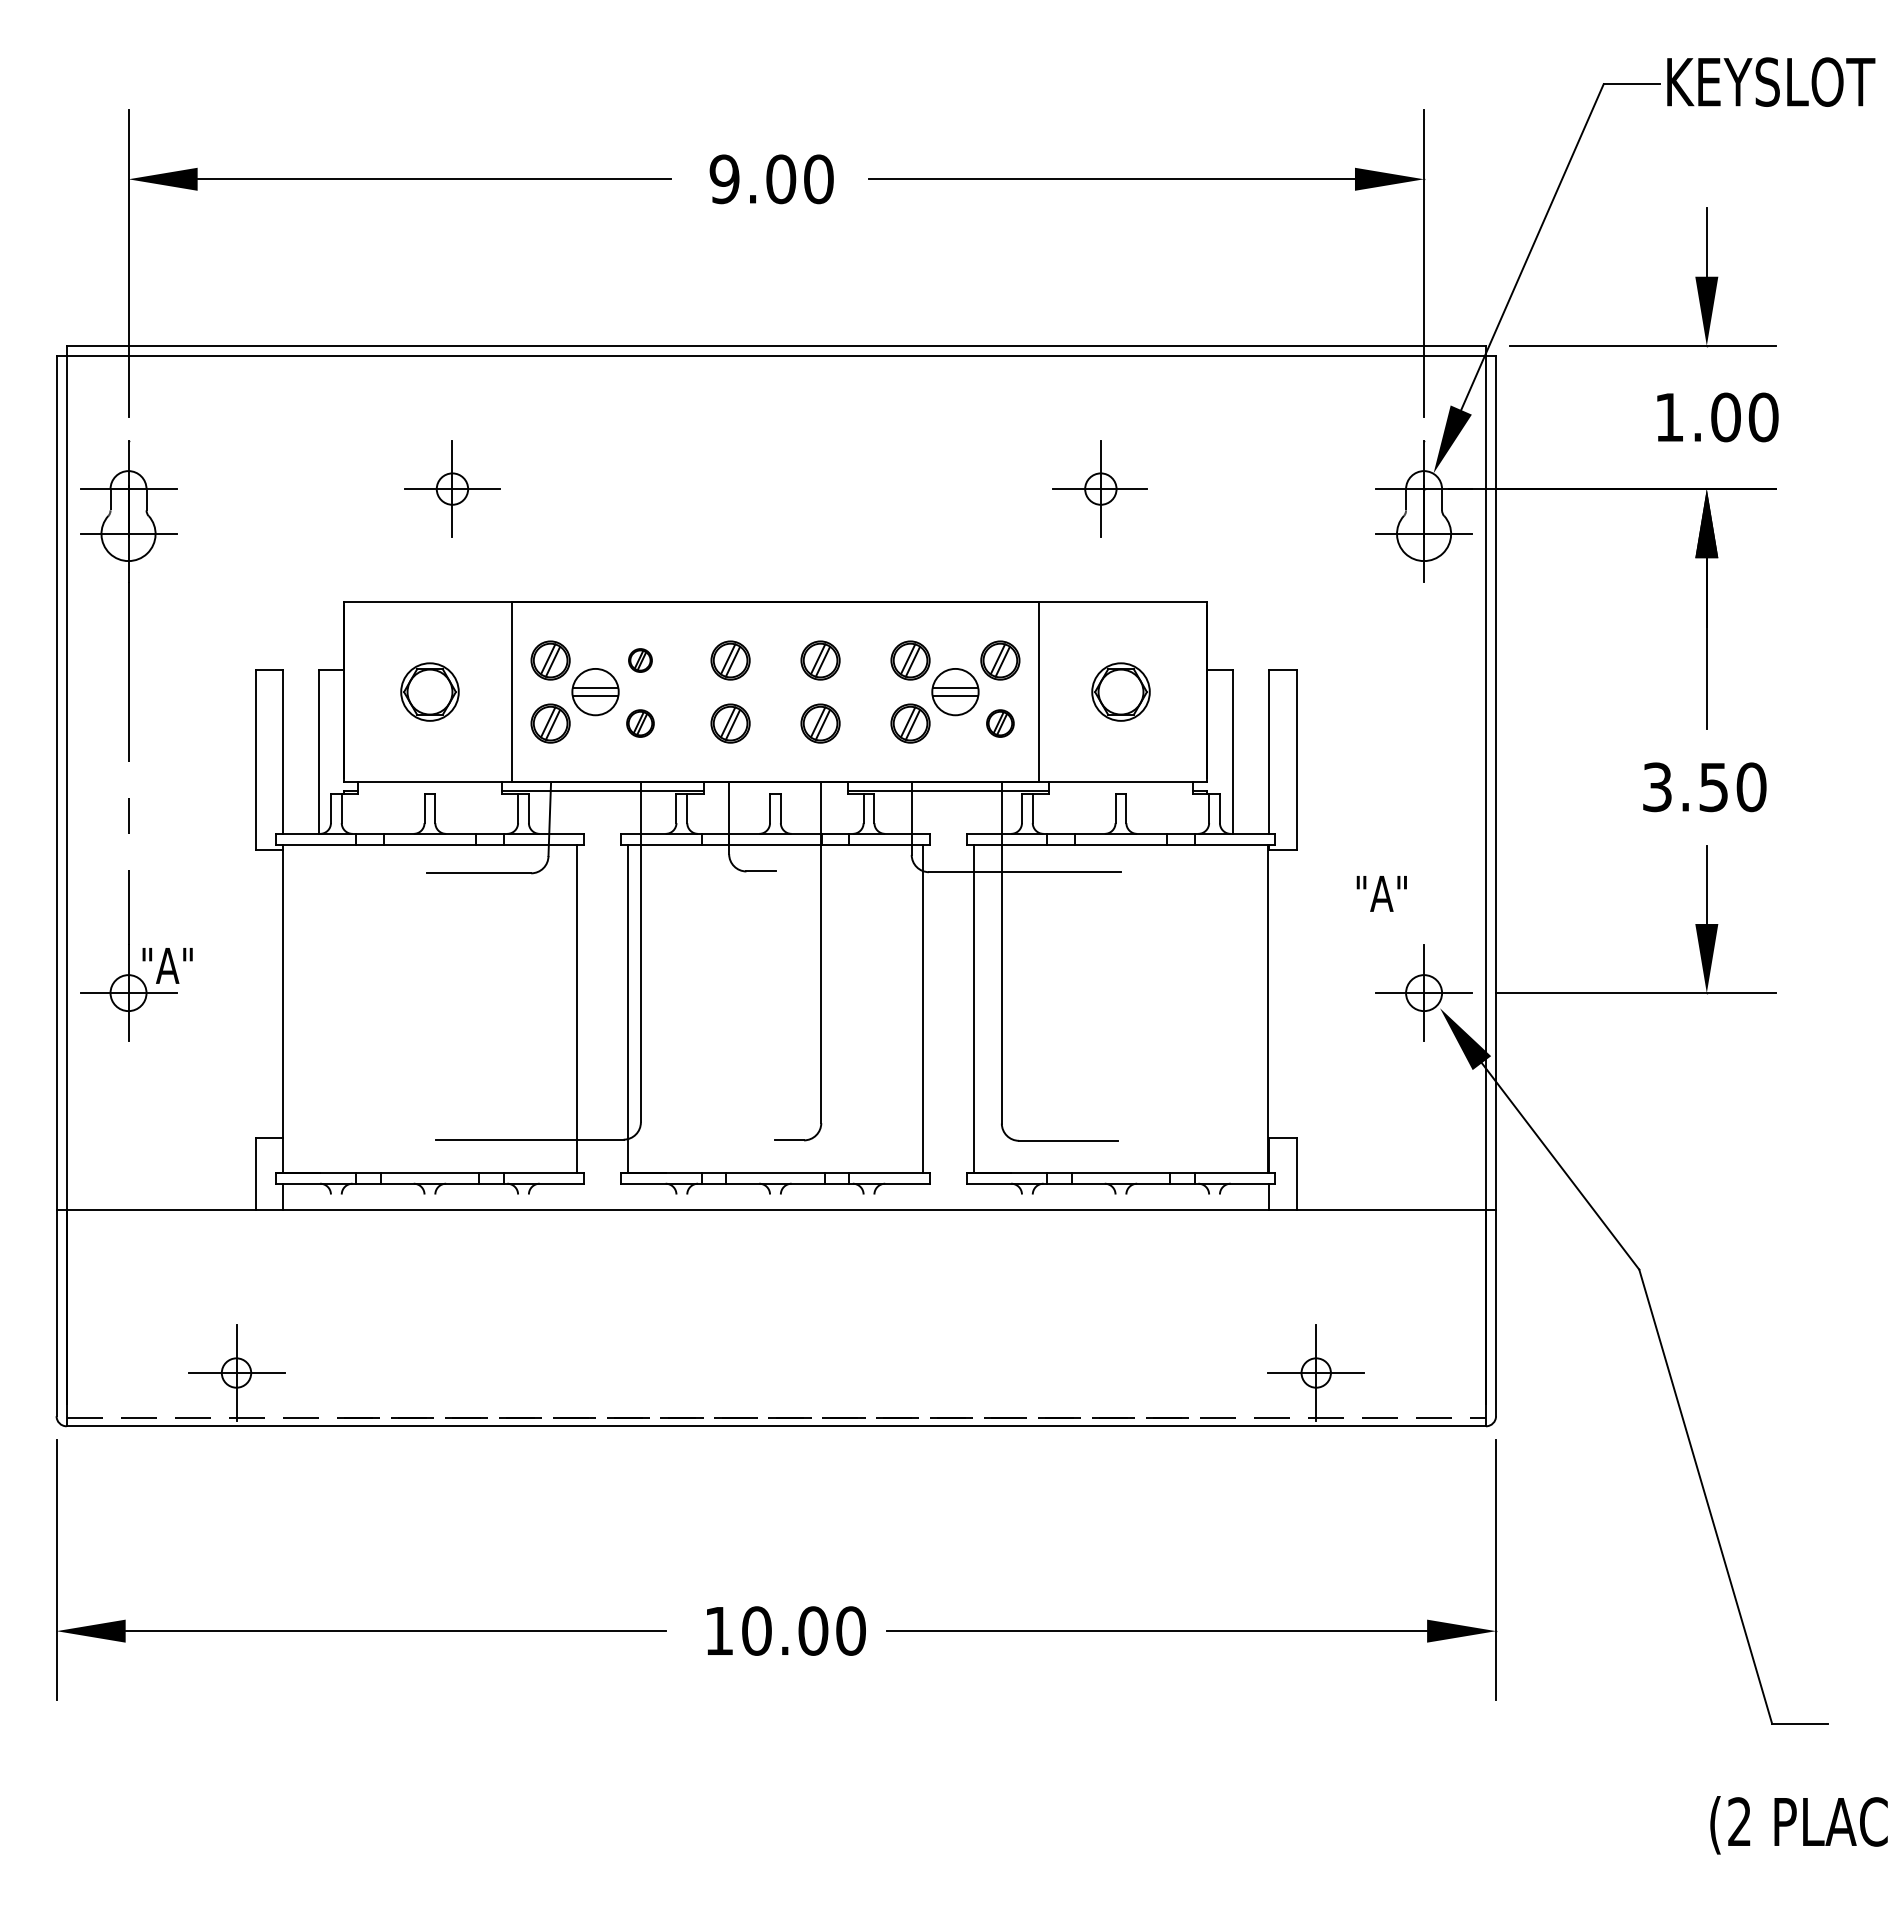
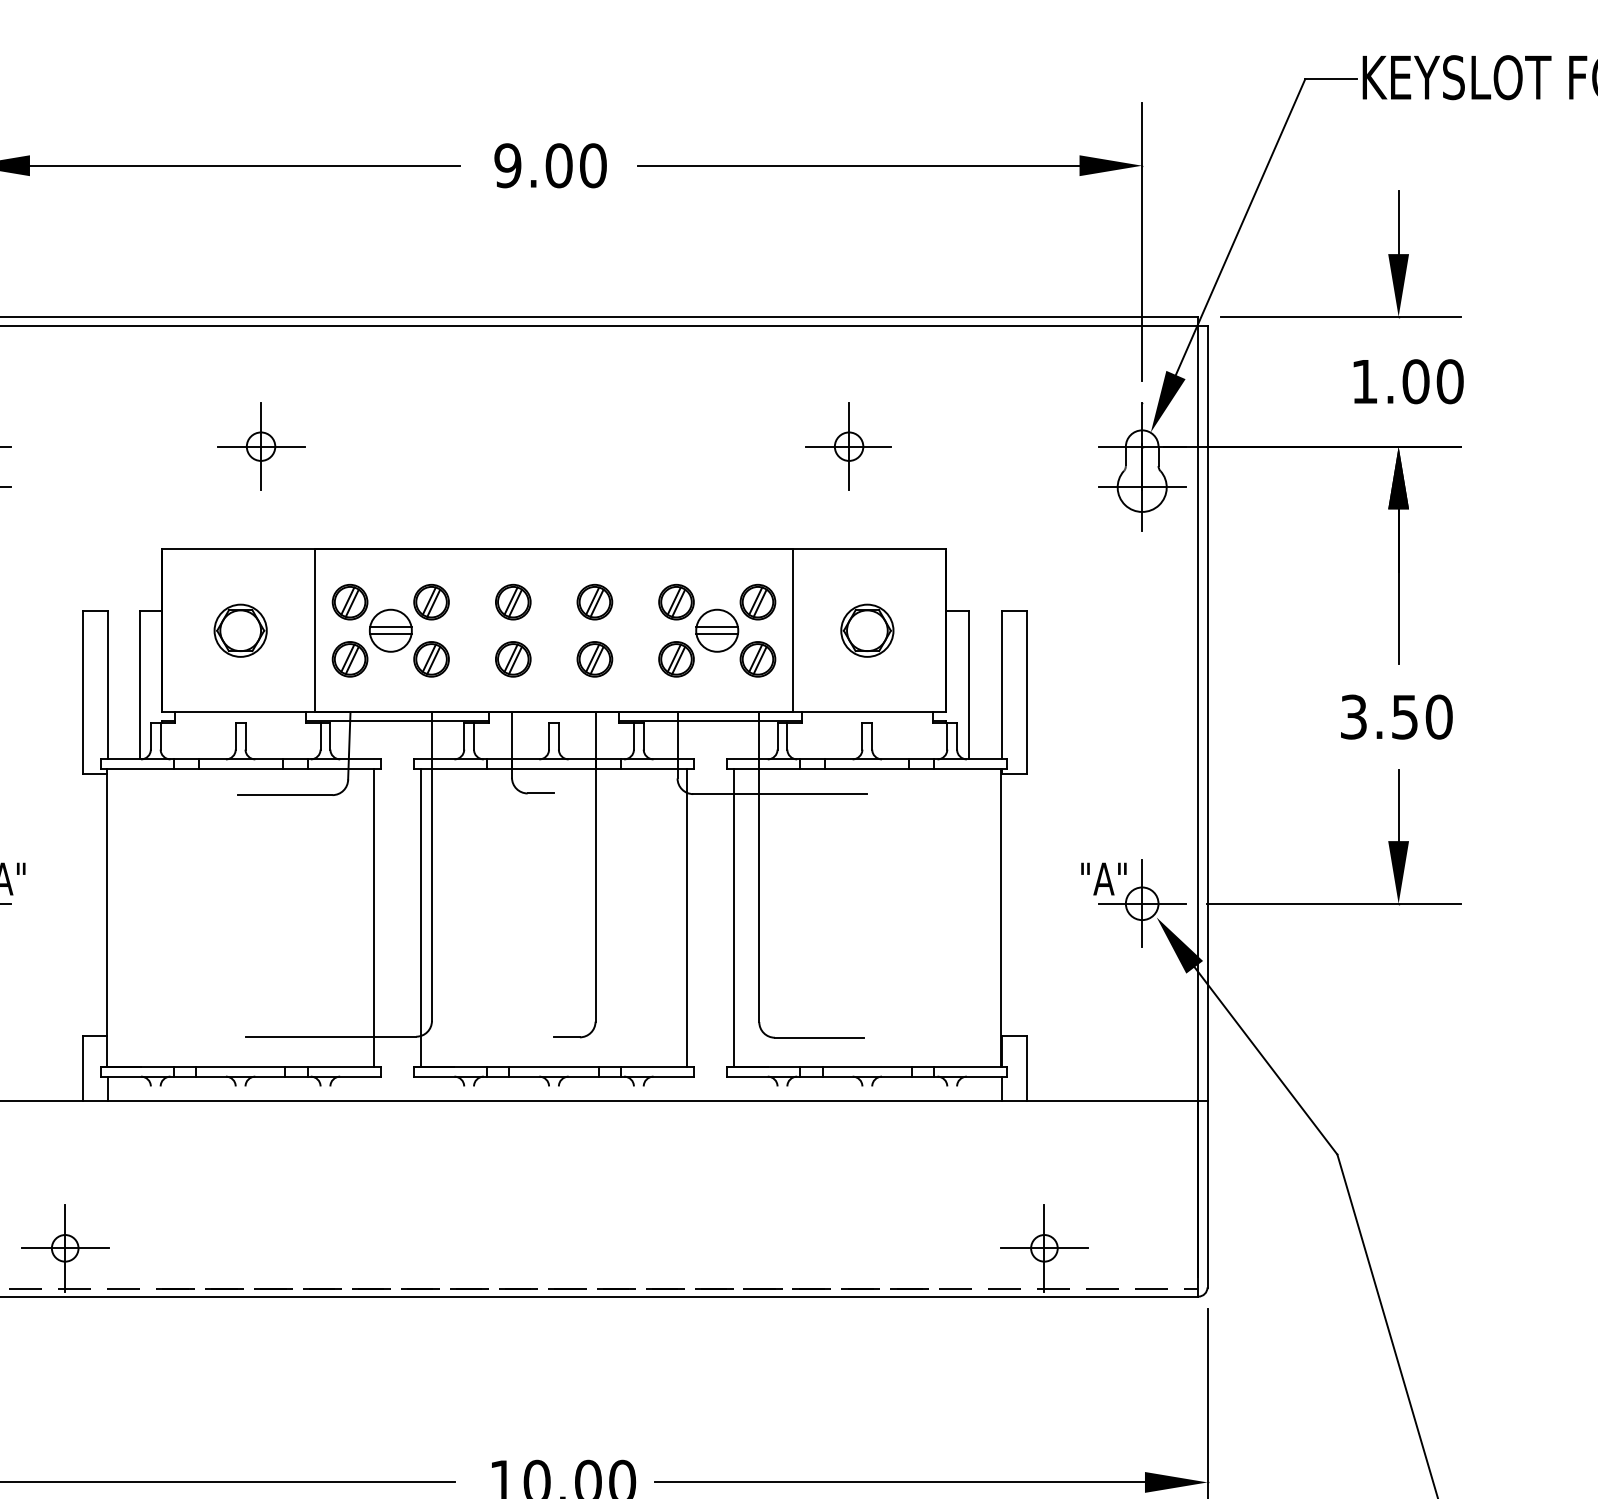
part: (640, 660) -> (431, 602), size x1.67
part: (640, 723) -> (431, 659), size x1.43
part: (1000, 723) -> (758, 659), size x1.43
text: (1381, 893) -> (1103, 878), moved

